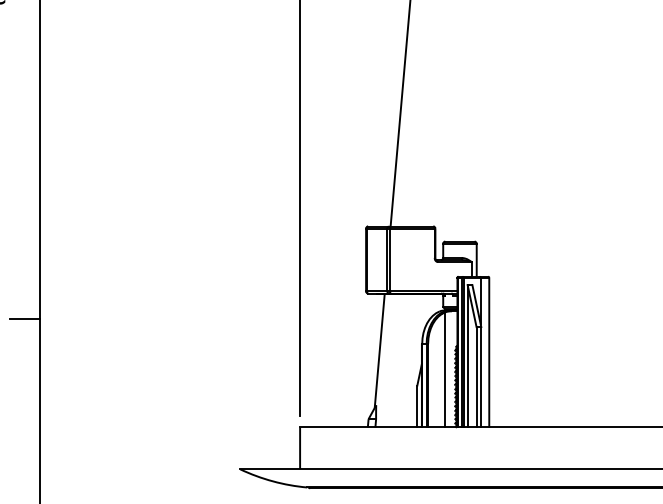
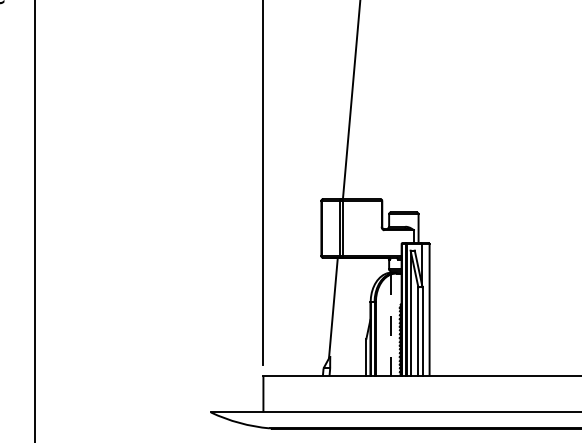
line: (24, 319) -> (21, 280), removed
line: (444, 370) -> (390, 325), solid -> dashed

